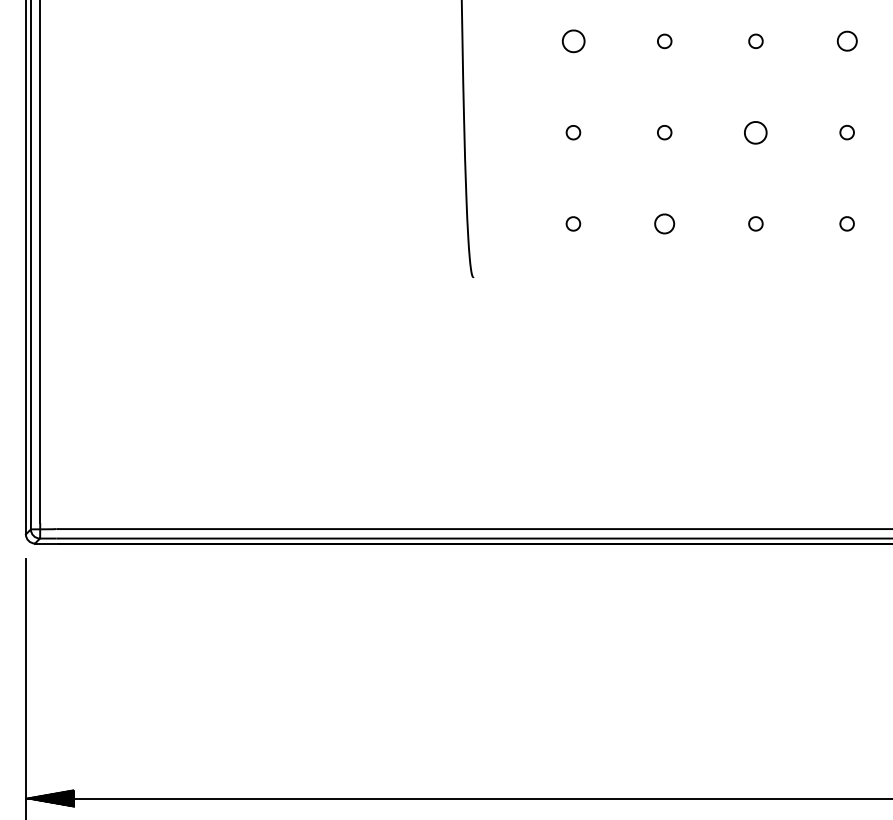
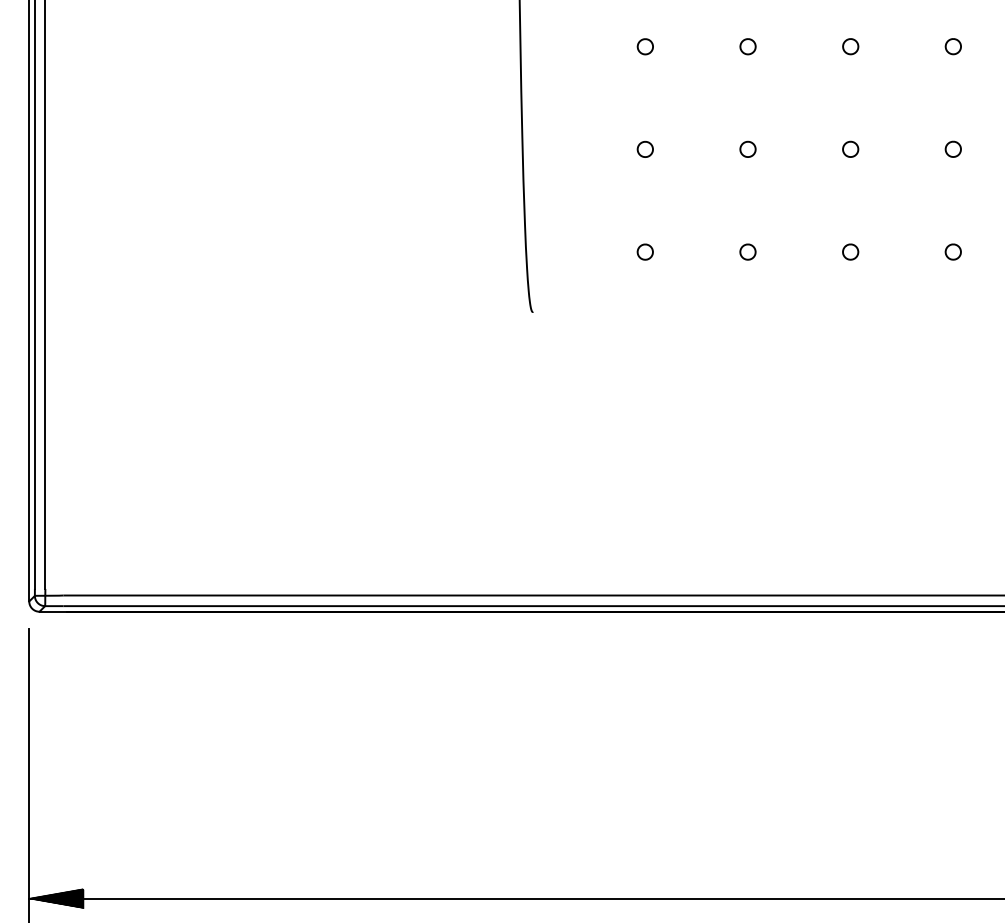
part: (572, 41) -> (644, 46), size x0.62
part: (846, 41) -> (952, 46), size x0.71
part: (755, 131) -> (850, 148), size x0.62
part: (664, 223) -> (747, 251), size x0.71

